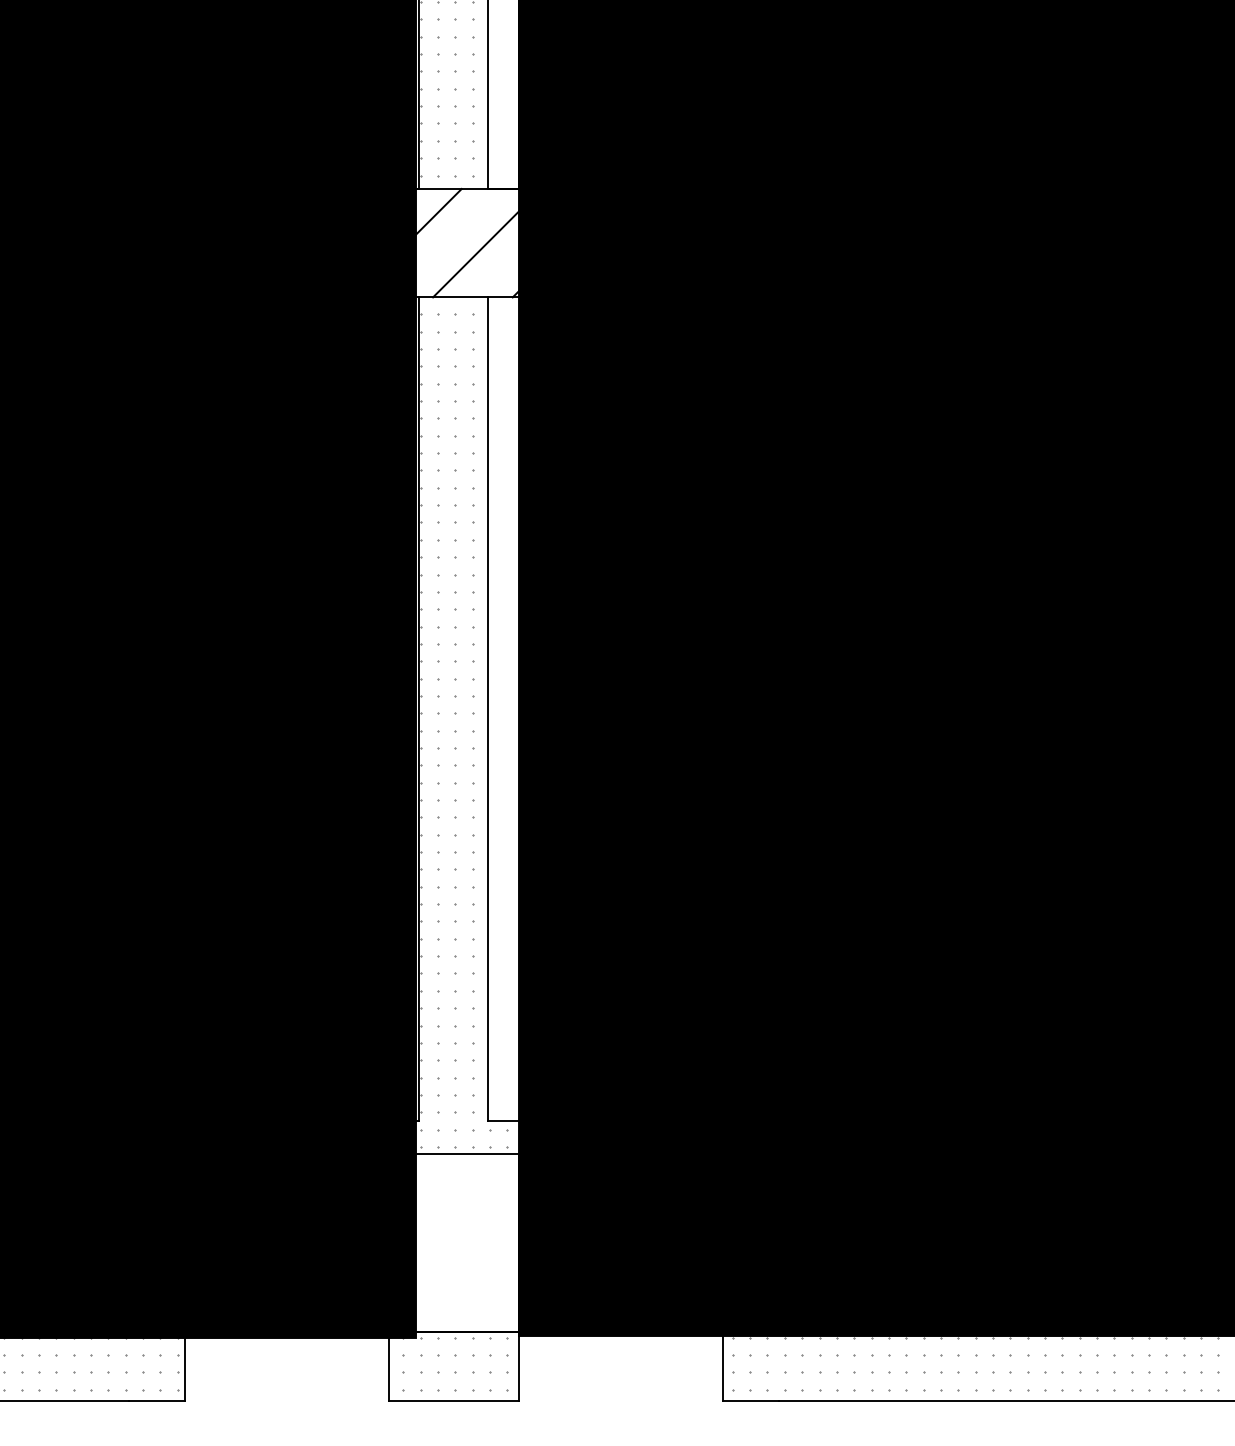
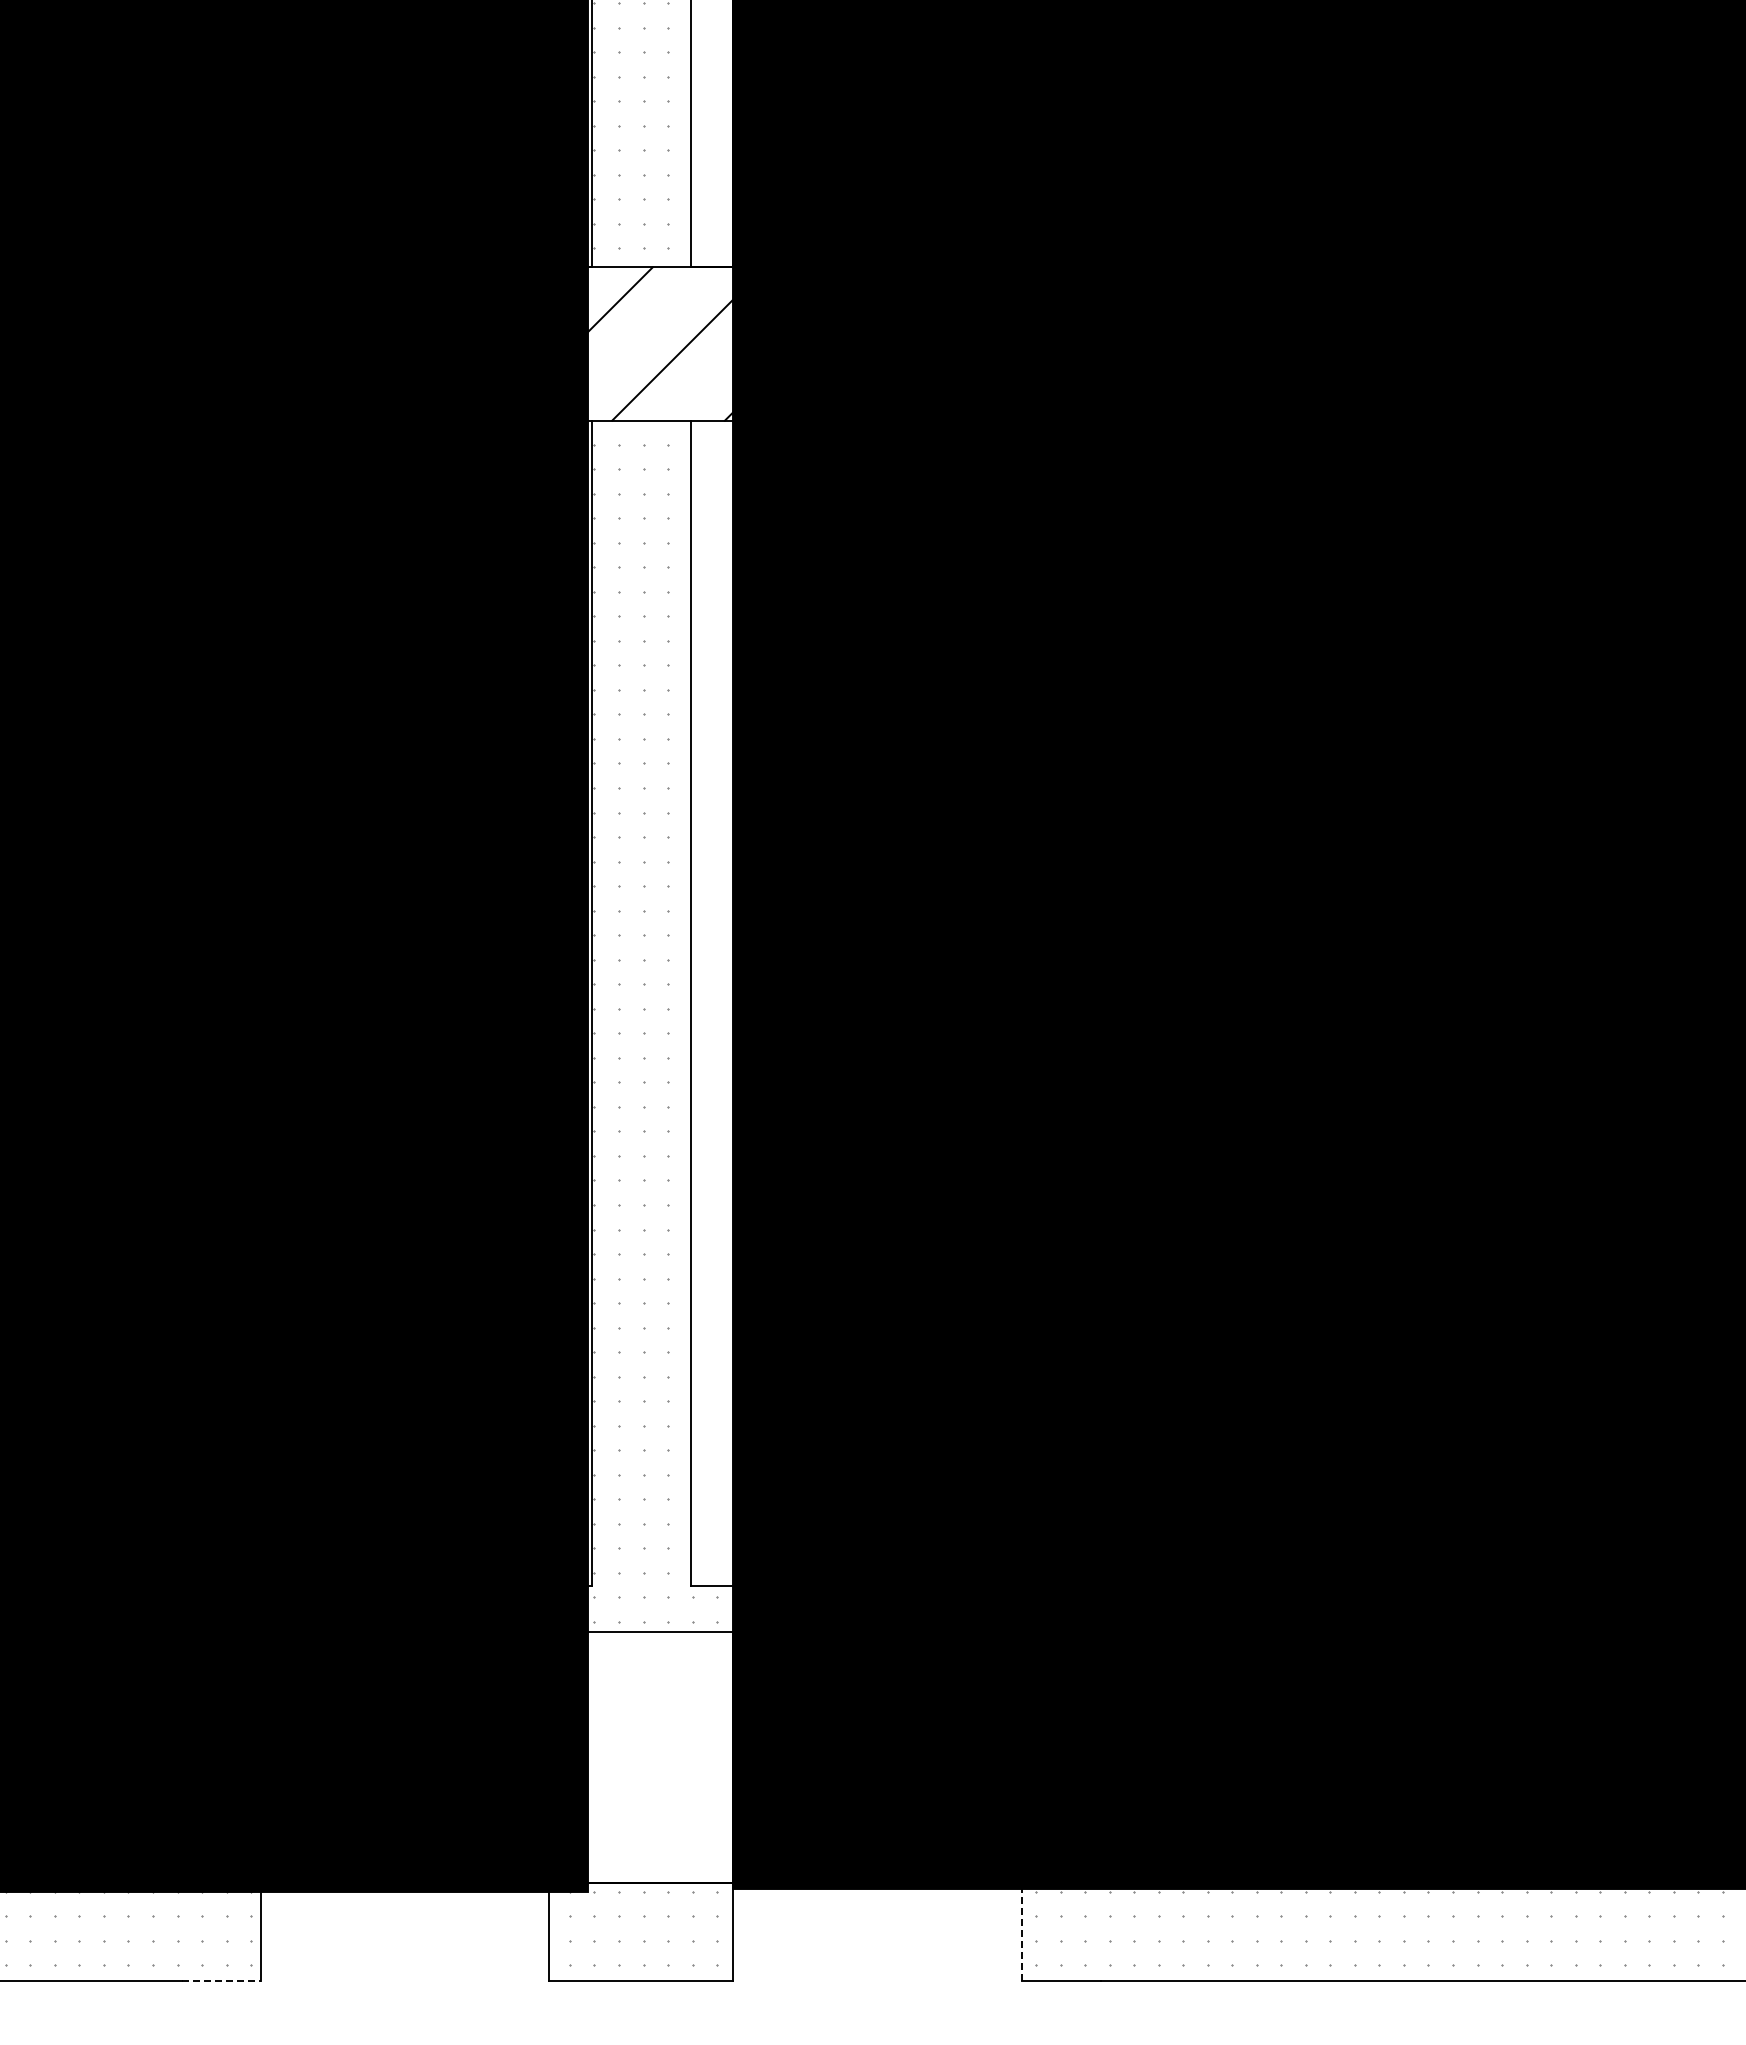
line: (722, 1365) -> (1021, 1931), solid -> dashed
line: (156, 1401) -> (221, 1981), solid -> dashed

